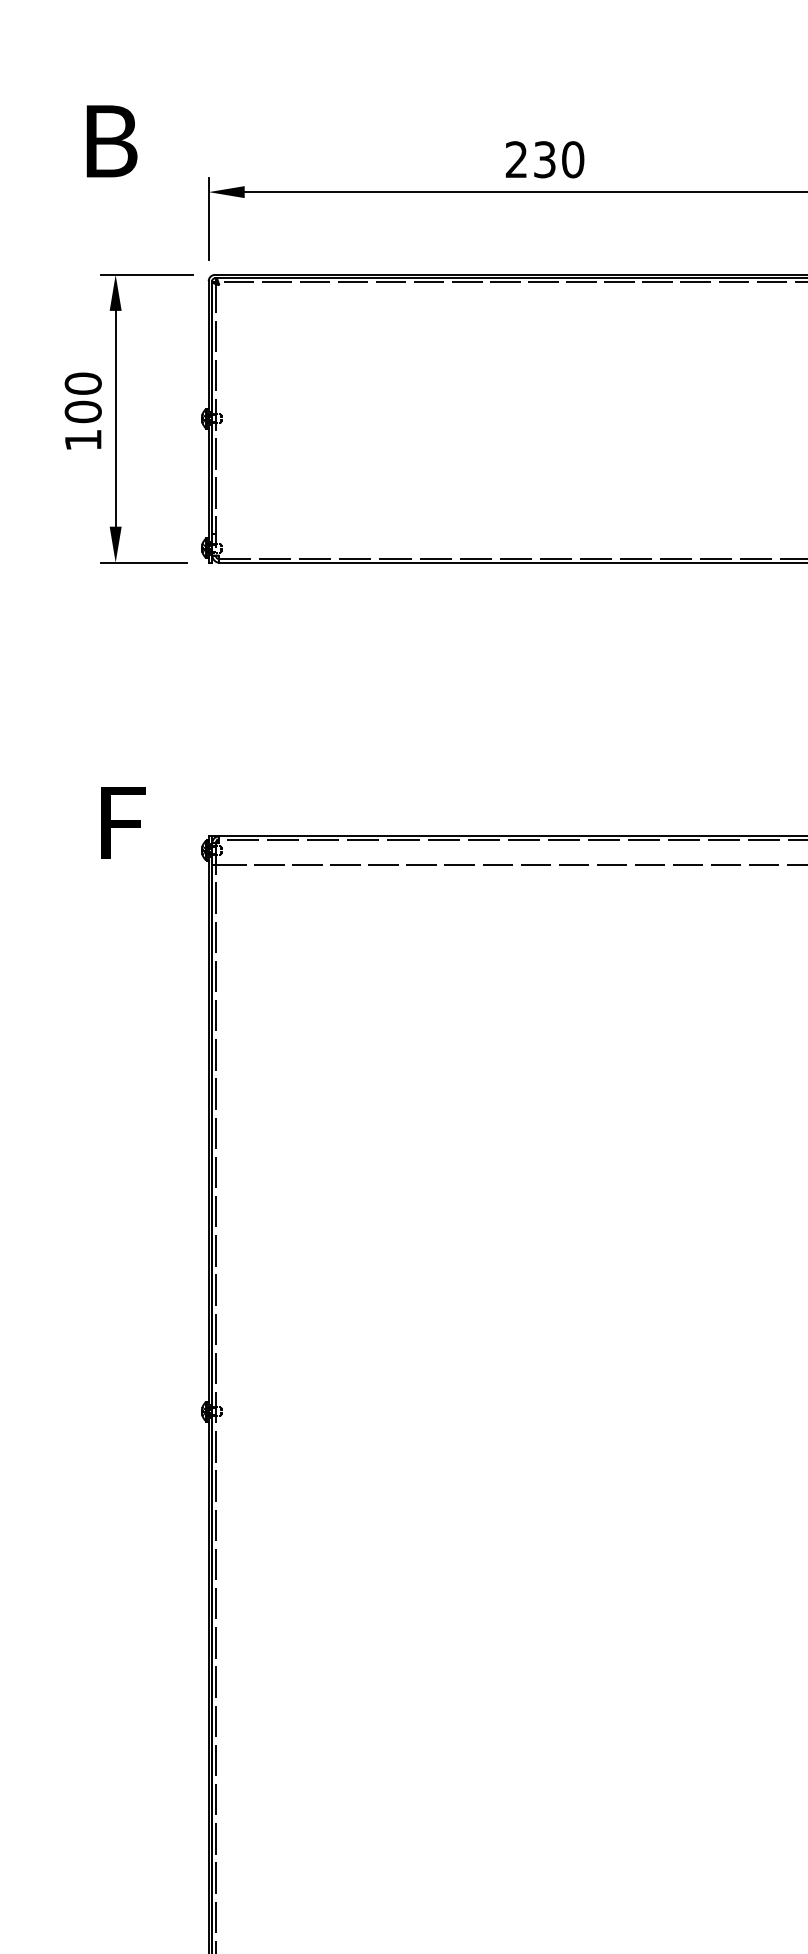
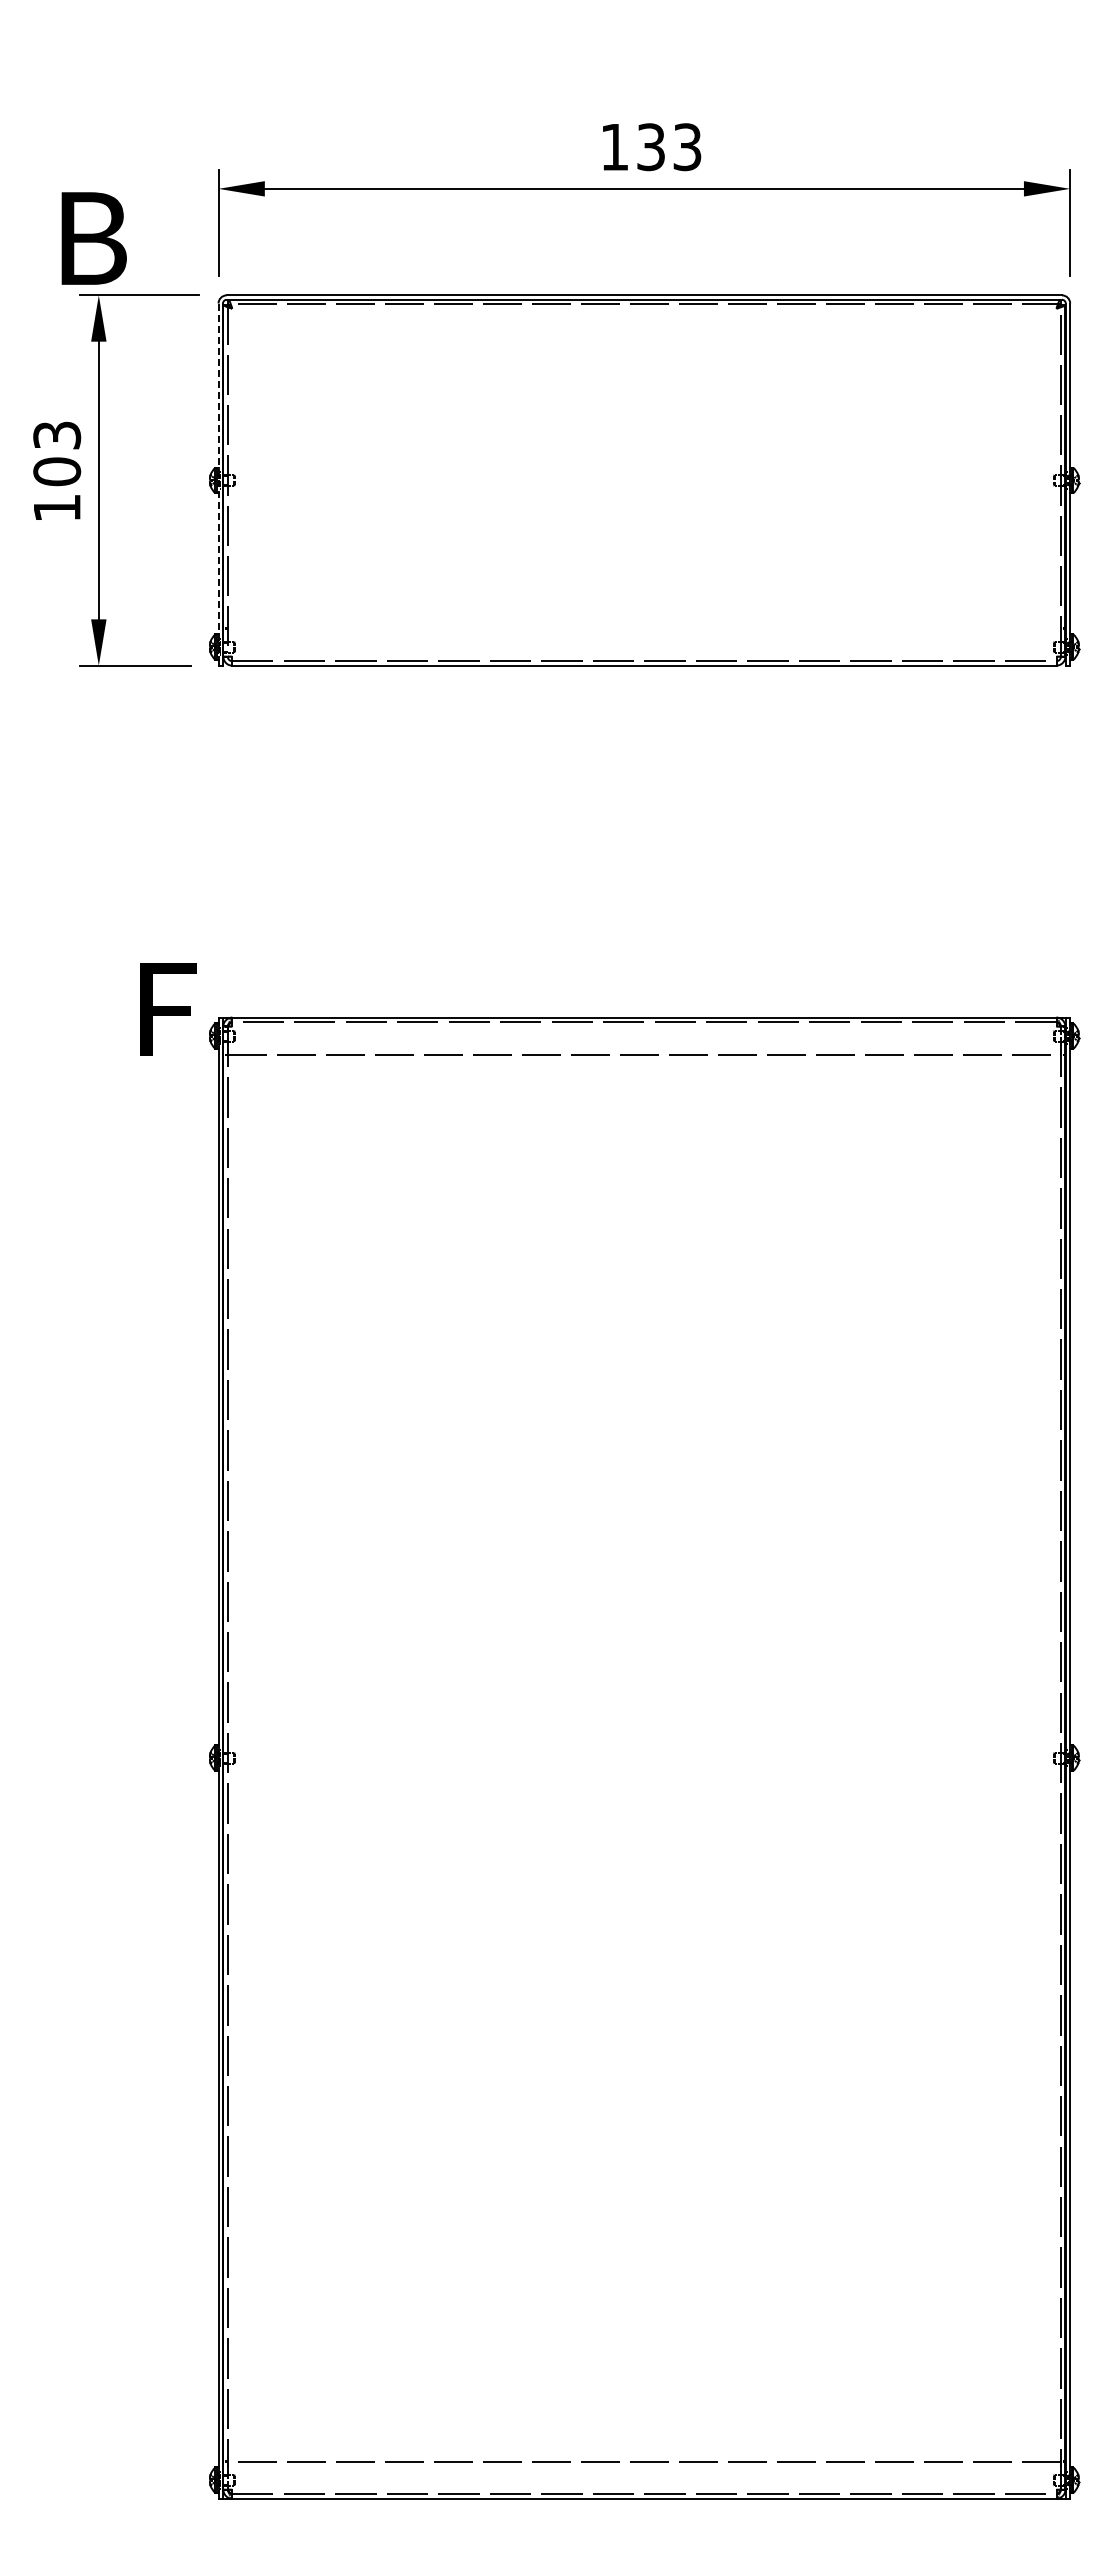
text: (111, 141) -> (93, 238), moved
text: (545, 159) -> (651, 147), 230 -> 133
text: (83, 383) -> (57, 435), 100 -> 103
line: (208, 419) -> (218, 481), solid -> dashed
text: (123, 822) -> (168, 1009), moved

